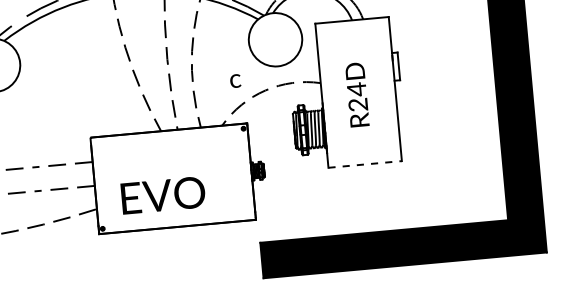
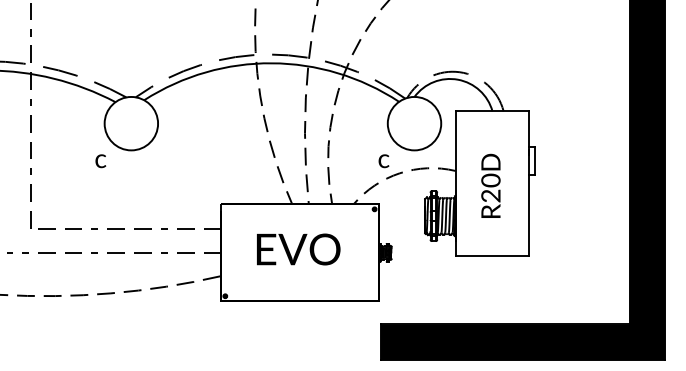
text: (235, 81) -> (383, 161), moved
text: (356, 89) -> (490, 180), R24D -> R20D
line: (365, 163) -> (492, 255), dashed -> solid
text: (163, 195) -> (298, 249), moved

